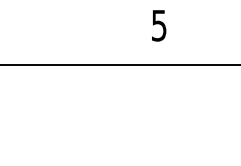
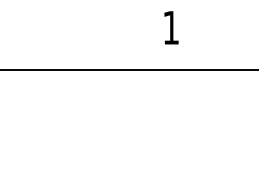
text: (158, 25) -> (170, 27), 5 -> 1

